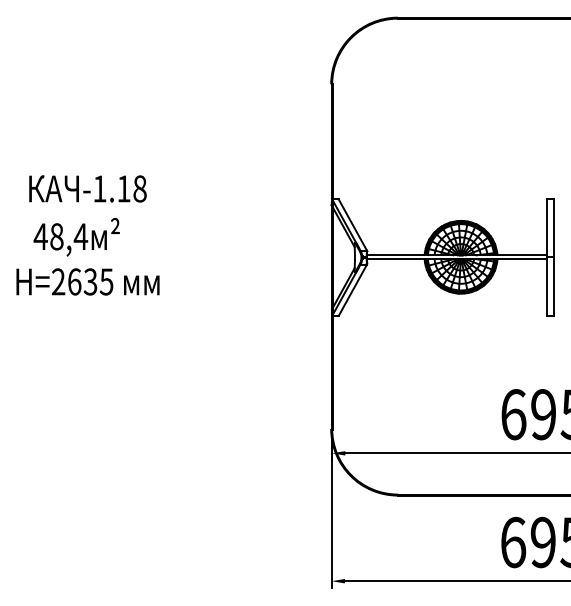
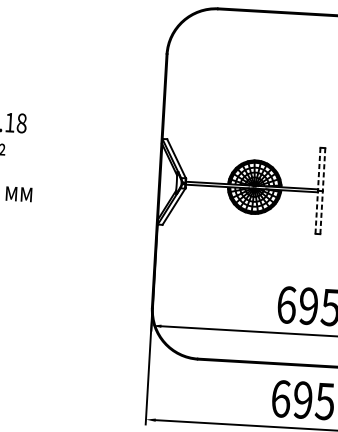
line: (547, 257) -> (318, 191), solid -> dashed
line: (553, 257) -> (322, 191), solid -> dashed

